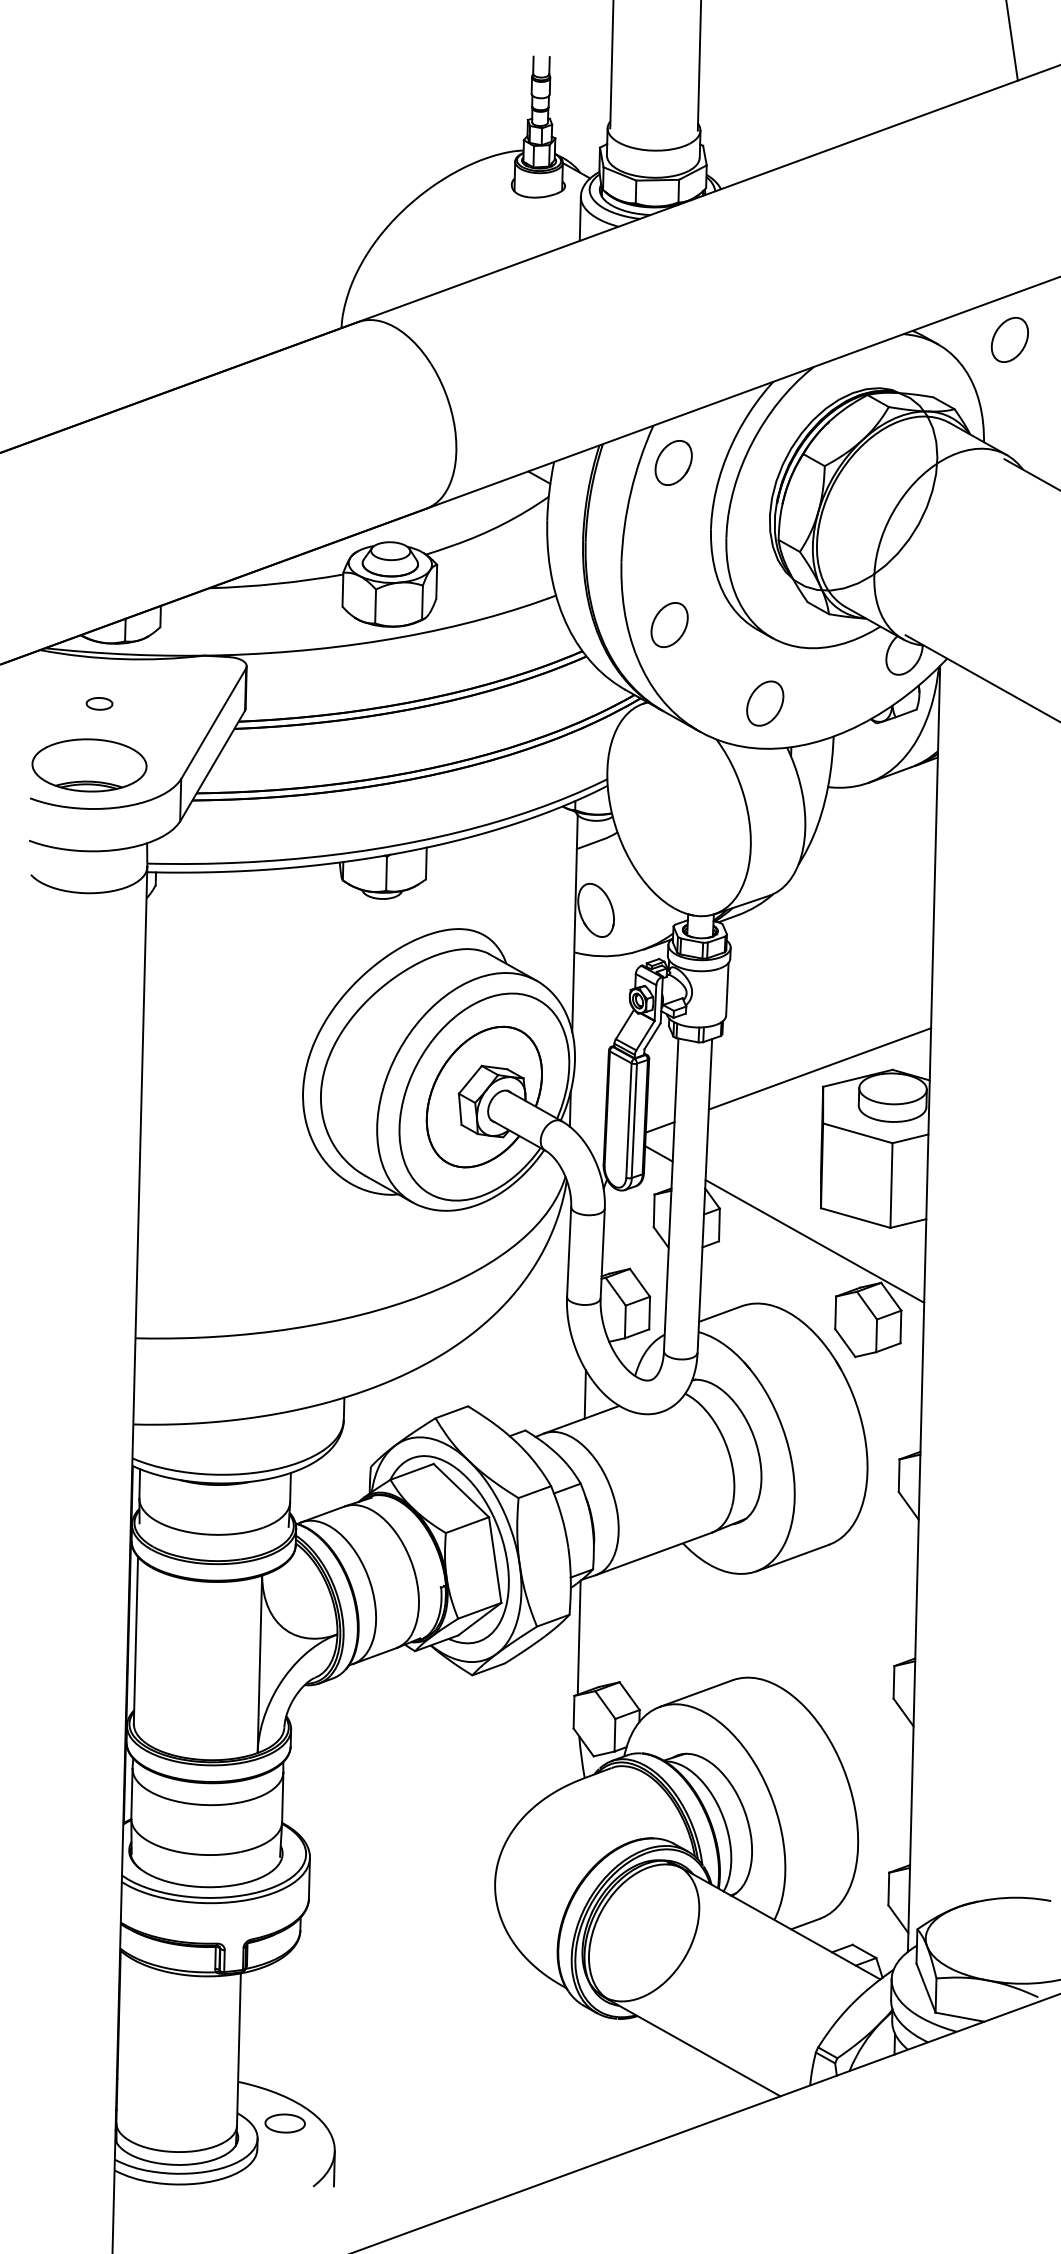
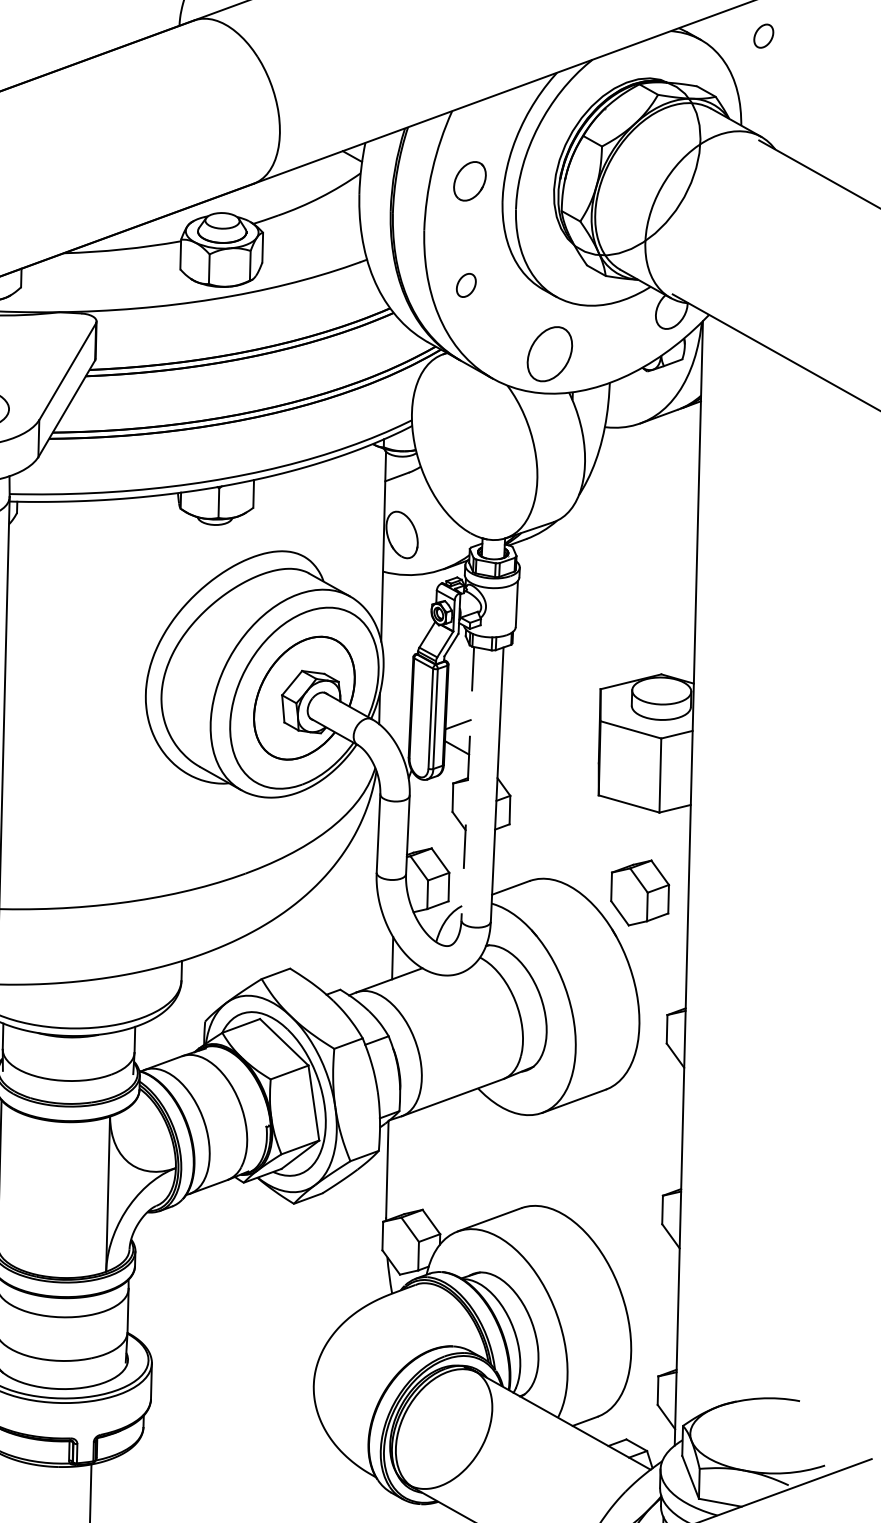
part: (1009, 339) -> (763, 35), size x0.6
part: (673, 462) -> (469, 180), moved
part: (669, 624) -> (466, 284), size x0.6
part: (765, 703) -> (550, 354), size x1.4
line: (819, 1068) -> (597, 673), removed
line: (671, 1194) -> (468, 783), solid -> dashed
line: (814, 1241) -> (593, 824), removed

